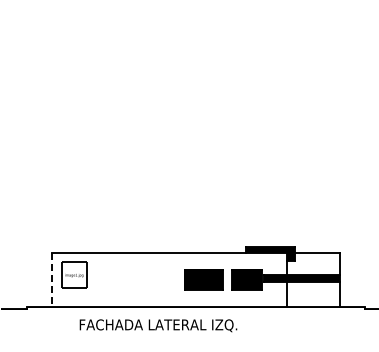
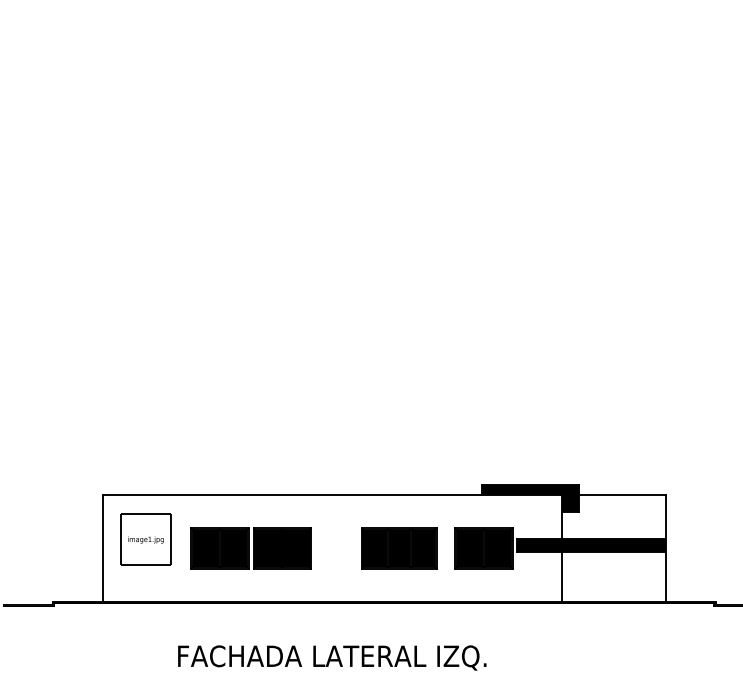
part: (128, 279) -> (251, 547), added
line: (52, 280) -> (103, 549), dashed -> solid
text: (158, 325) -> (332, 657), moved

